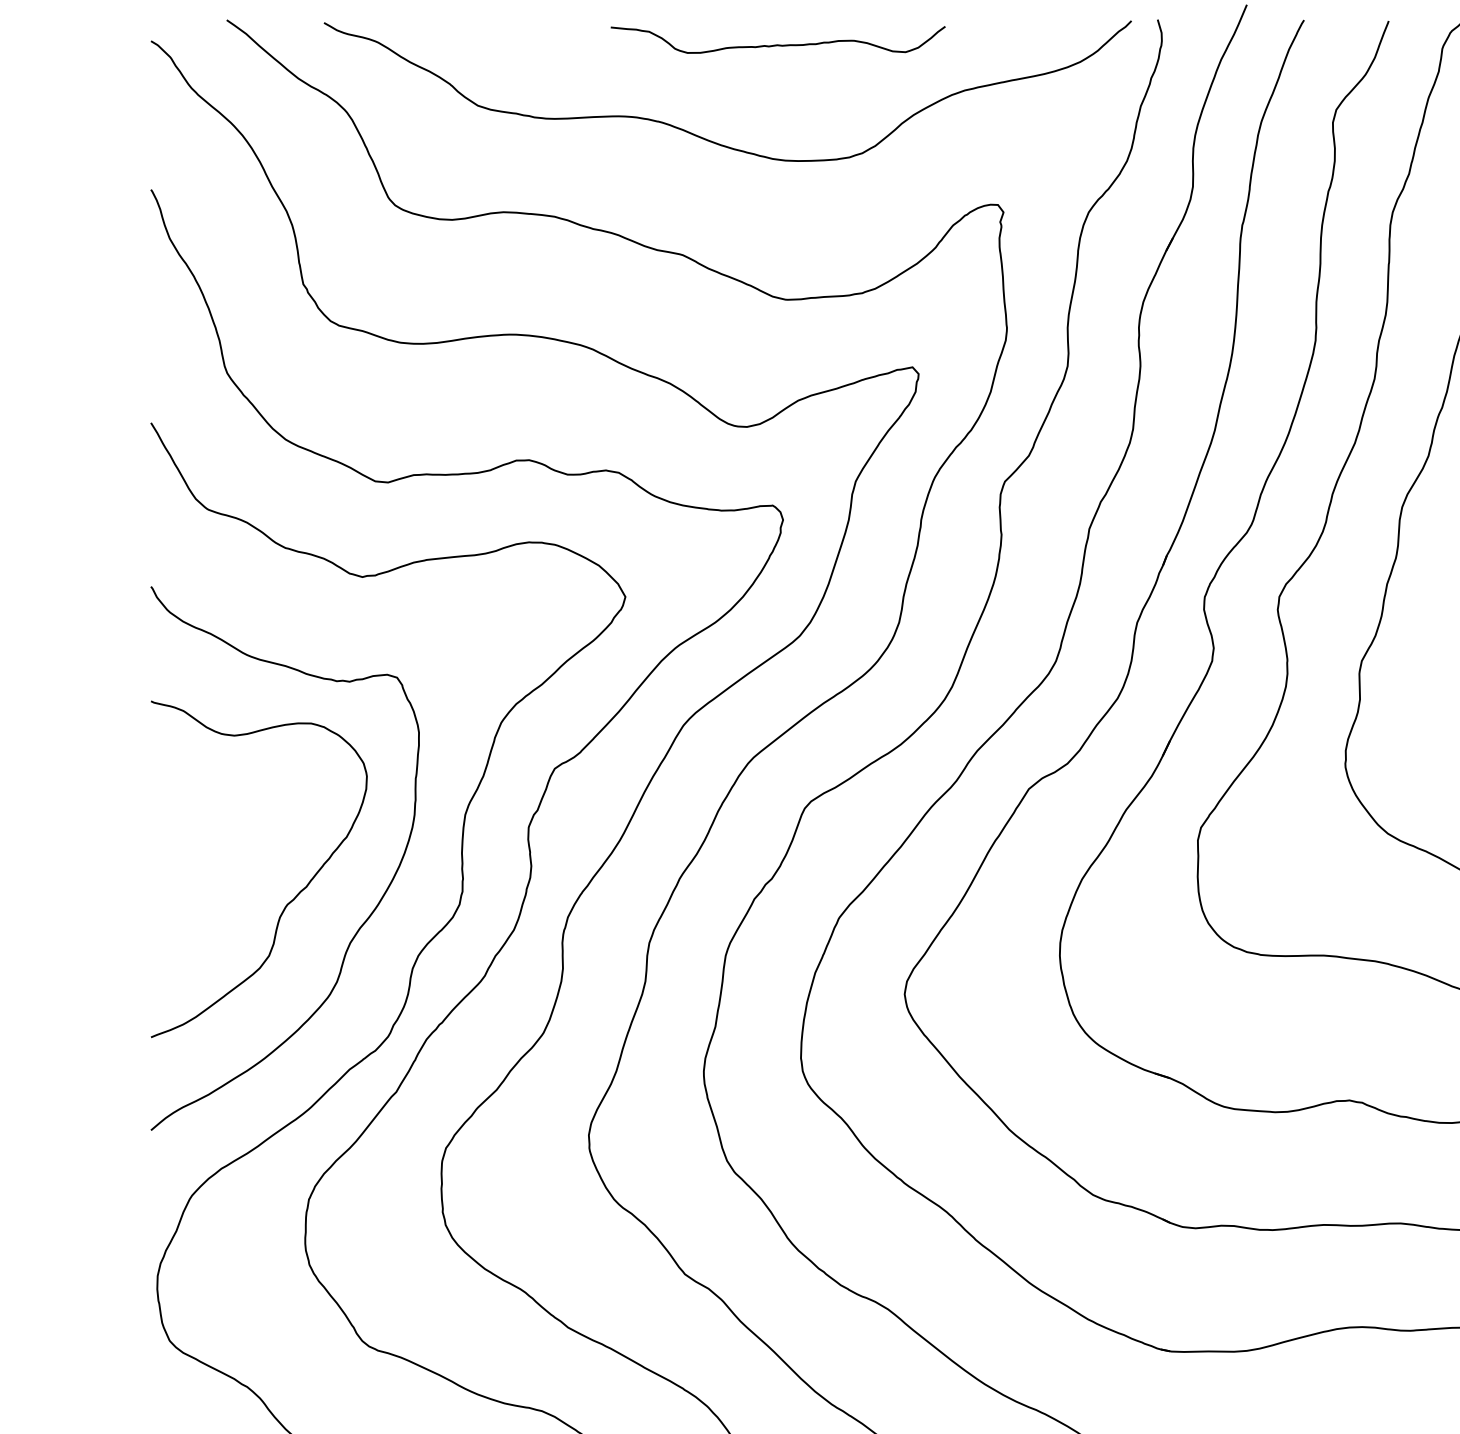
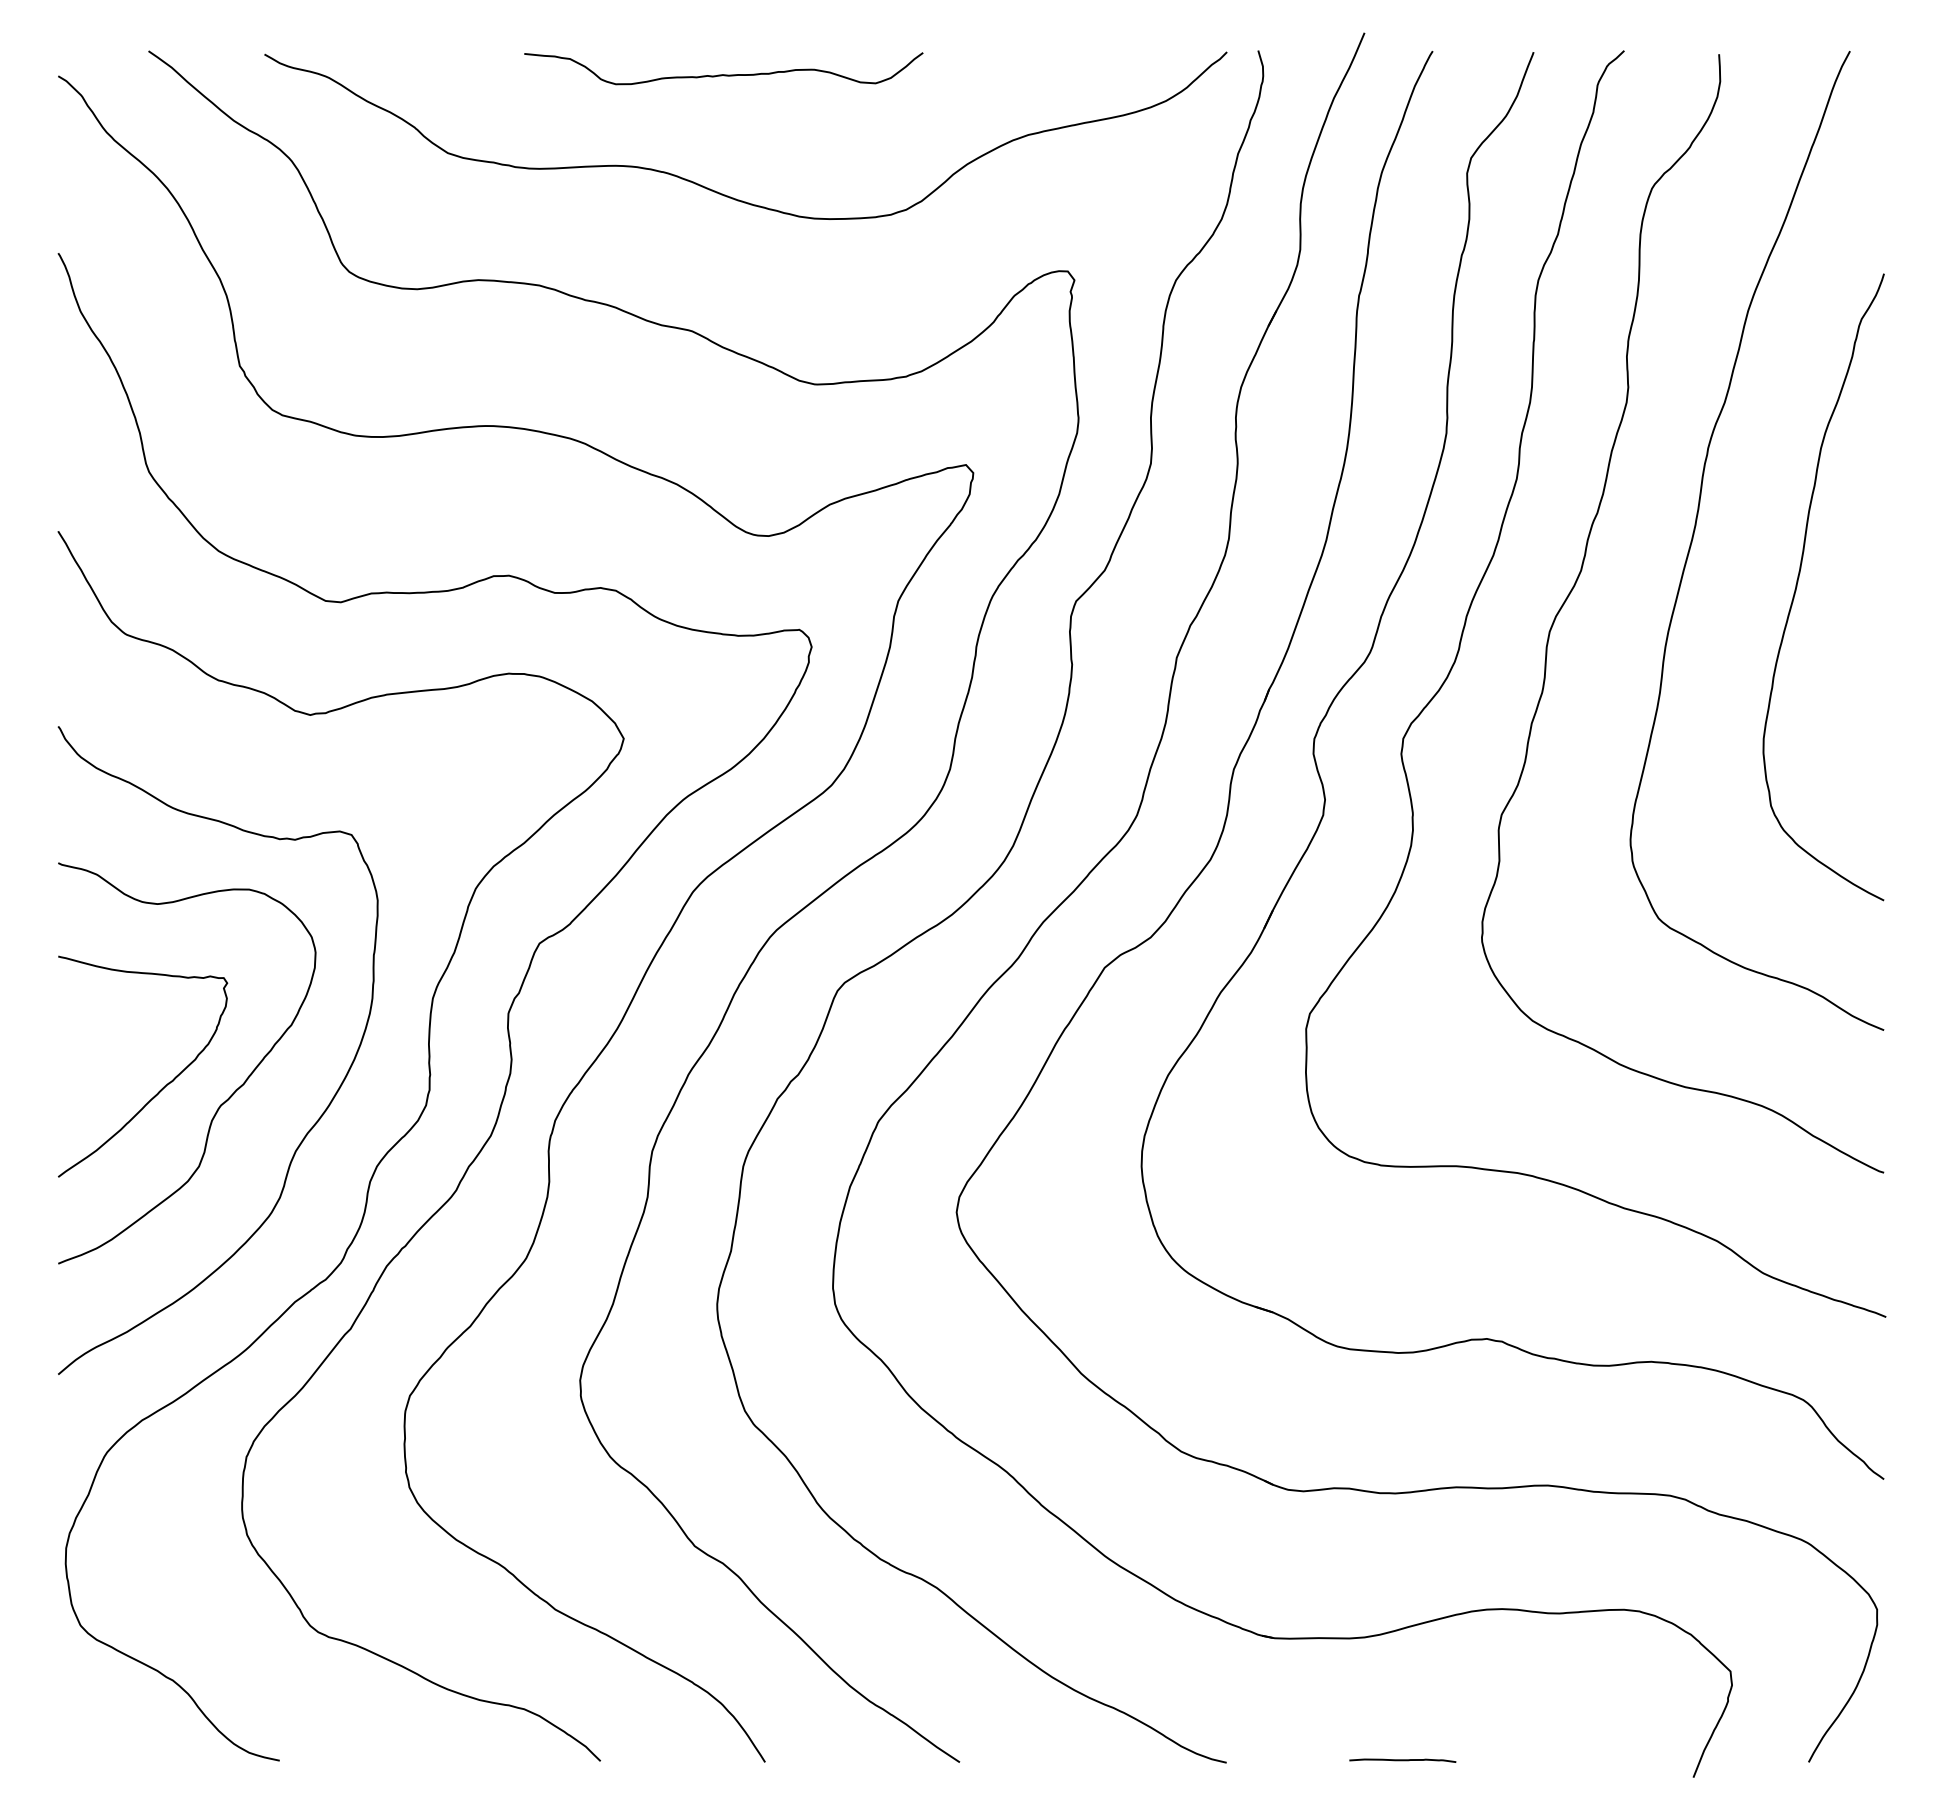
curve: (777, 44) -> (723, 74), moved
curve: (239, 888) -> (163, 1086), added

